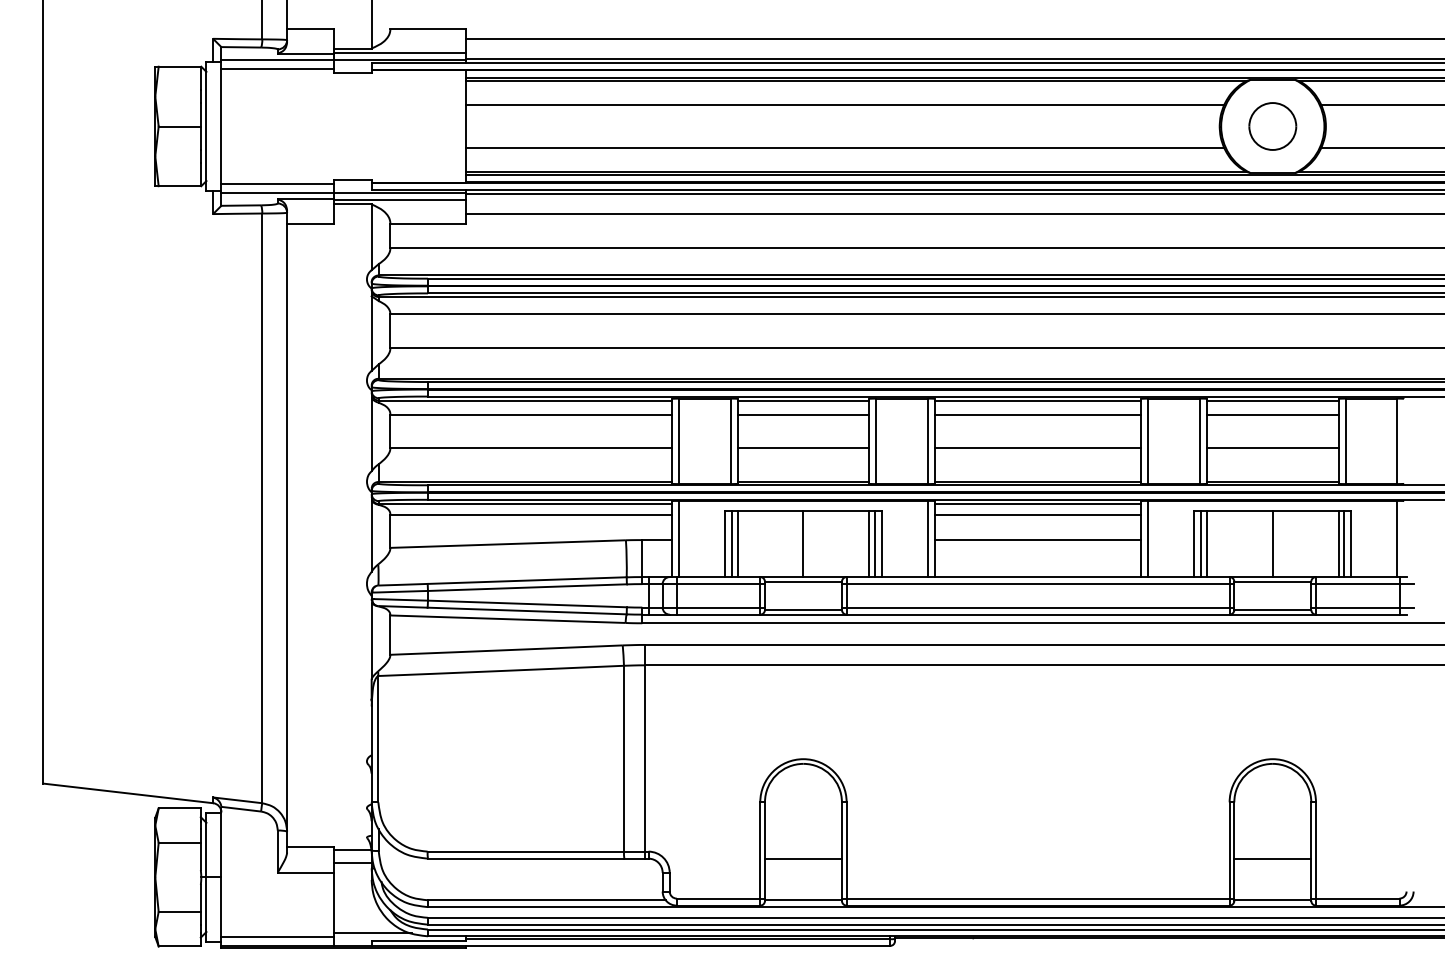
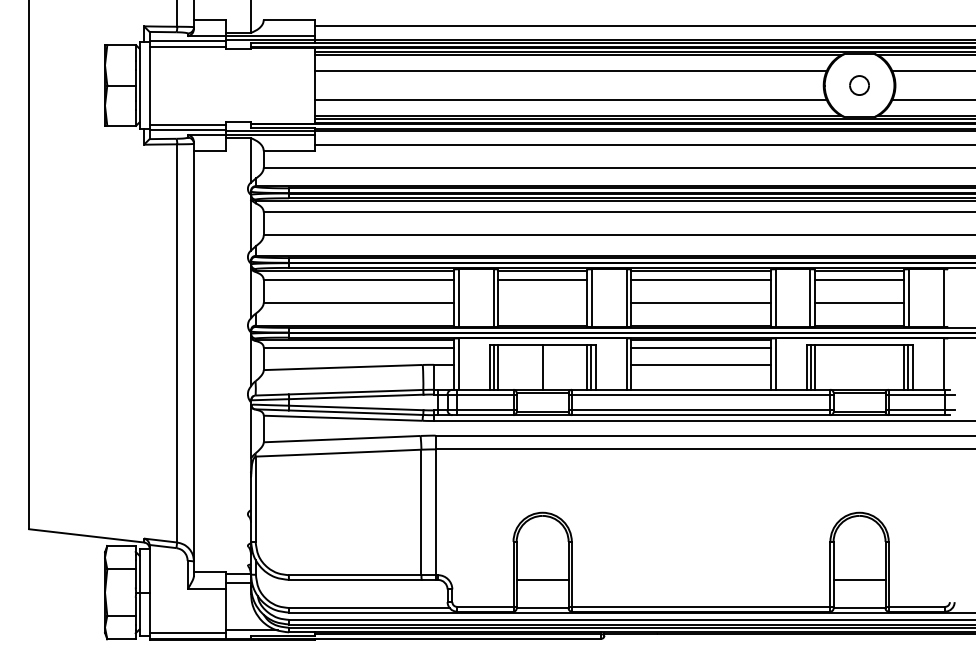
part: (1272, 126) -> (859, 85), size x0.6
line: (803, 447) -> (542, 302), removed
line: (1272, 544) -> (859, 367), removed

